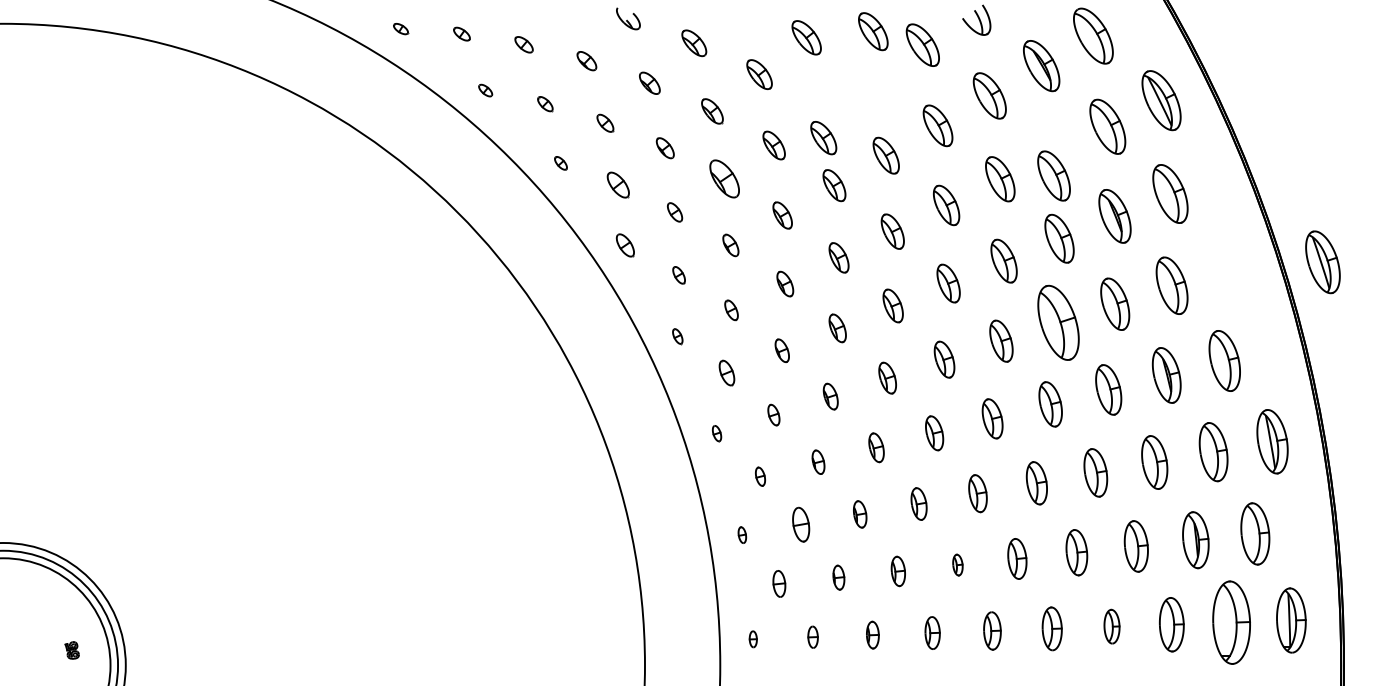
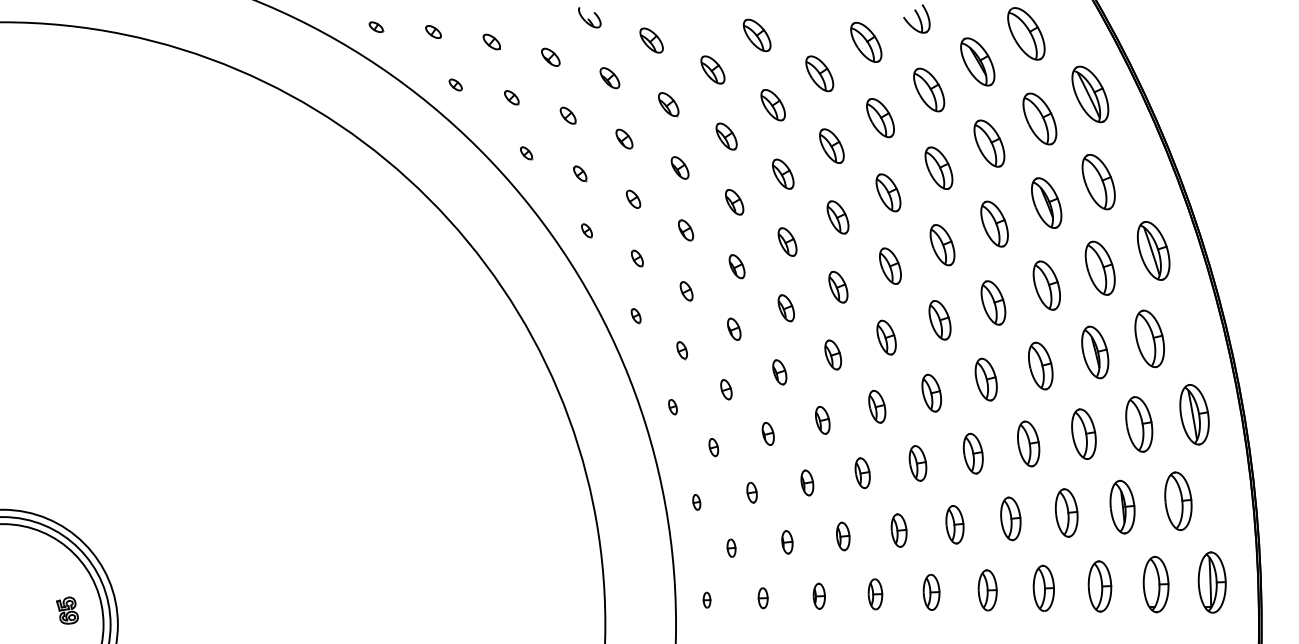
part: (873, 31) -> (819, 73), moved
part: (823, 138) -> (772, 105), moved
part: (1053, 175) -> (988, 143), moved
part: (724, 178) -> (680, 167), size x0.62
part: (617, 184) -> (579, 173), size x0.62
part: (625, 246) -> (587, 231), size x0.62
part: (1322, 262) -> (1153, 251), moved
part: (1057, 322) -> (992, 302), size x0.62
part: (726, 373) -> (681, 350), size x0.71
part: (801, 524) -> (752, 492), size x0.62
part: (957, 564) -> (898, 529), size x1.67
part: (779, 583) -> (731, 547), size x0.71
part: (1231, 622) -> (1156, 584), size x0.71
part: (1111, 626) -> (1043, 588), size x1.43
part: (72, 650) -> (67, 610), size x1.67

